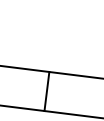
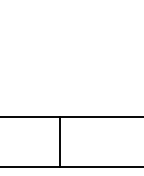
line: (46, 91) -> (60, 142), moved

